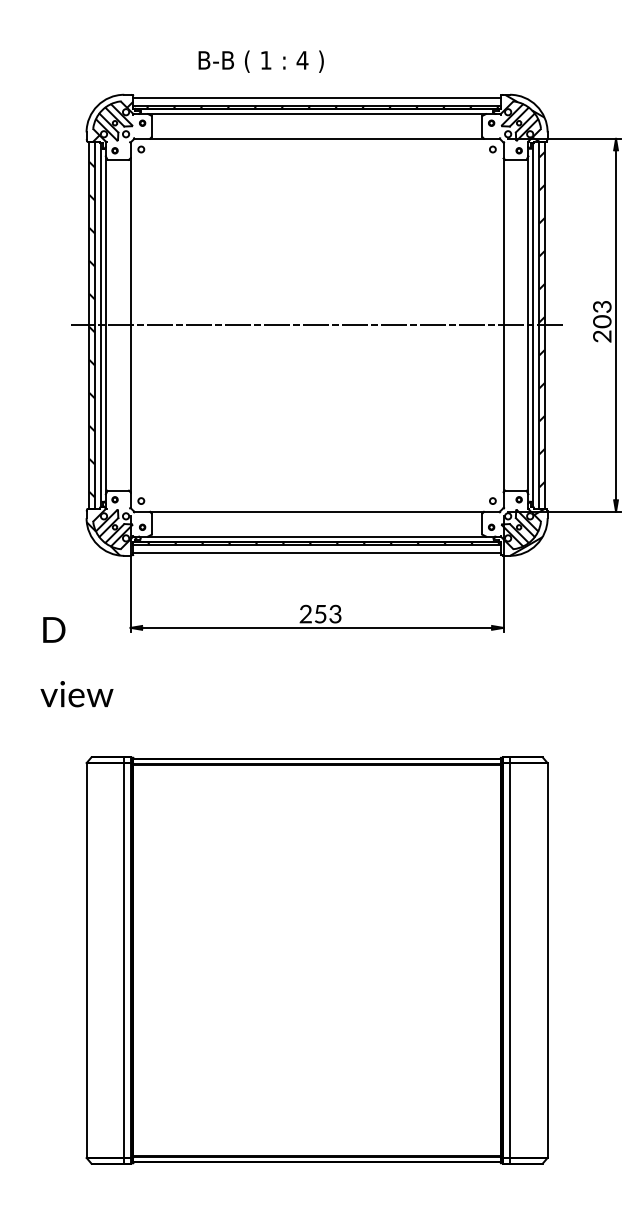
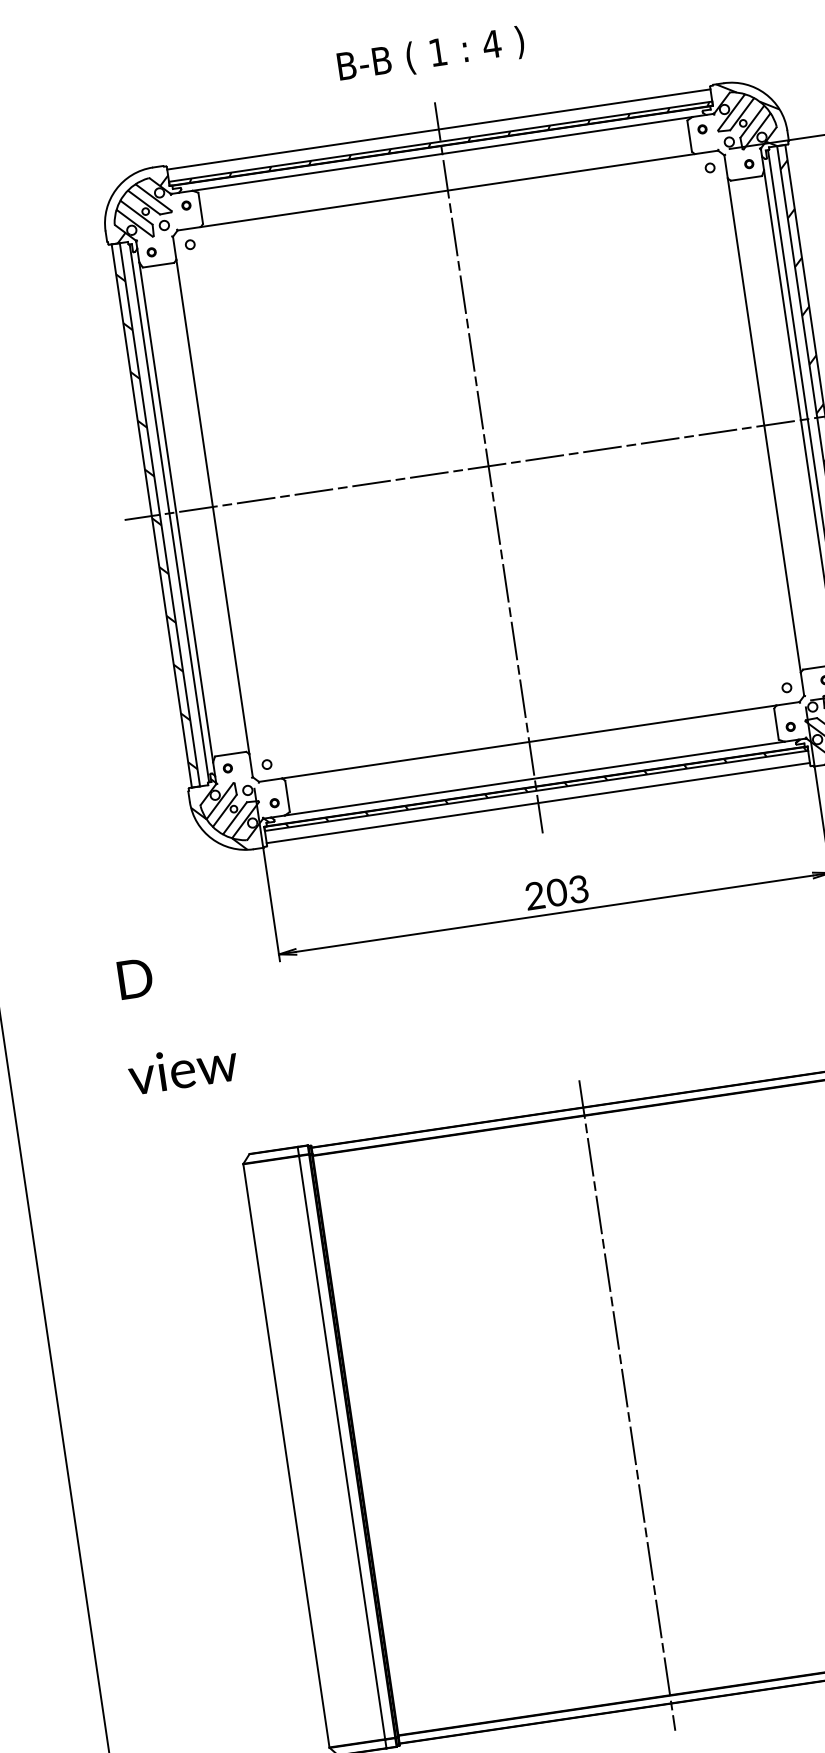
text: (260, 61) -> (430, 55), moved
line: (317, 327) -> (489, 469), added
text: (320, 613) -> (556, 891), 253 -> 203
text: (76, 662) -> (175, 1021), moved
line: (317, 960) -> (627, 1405), added

